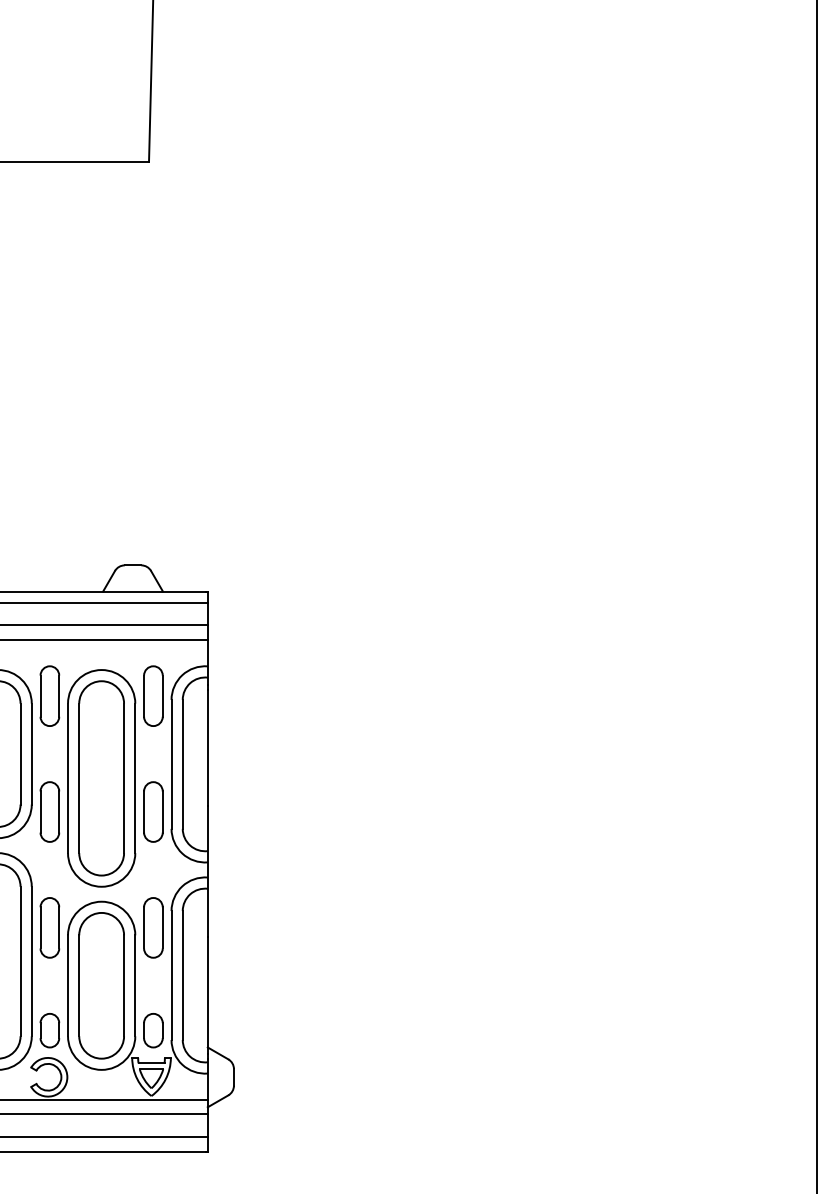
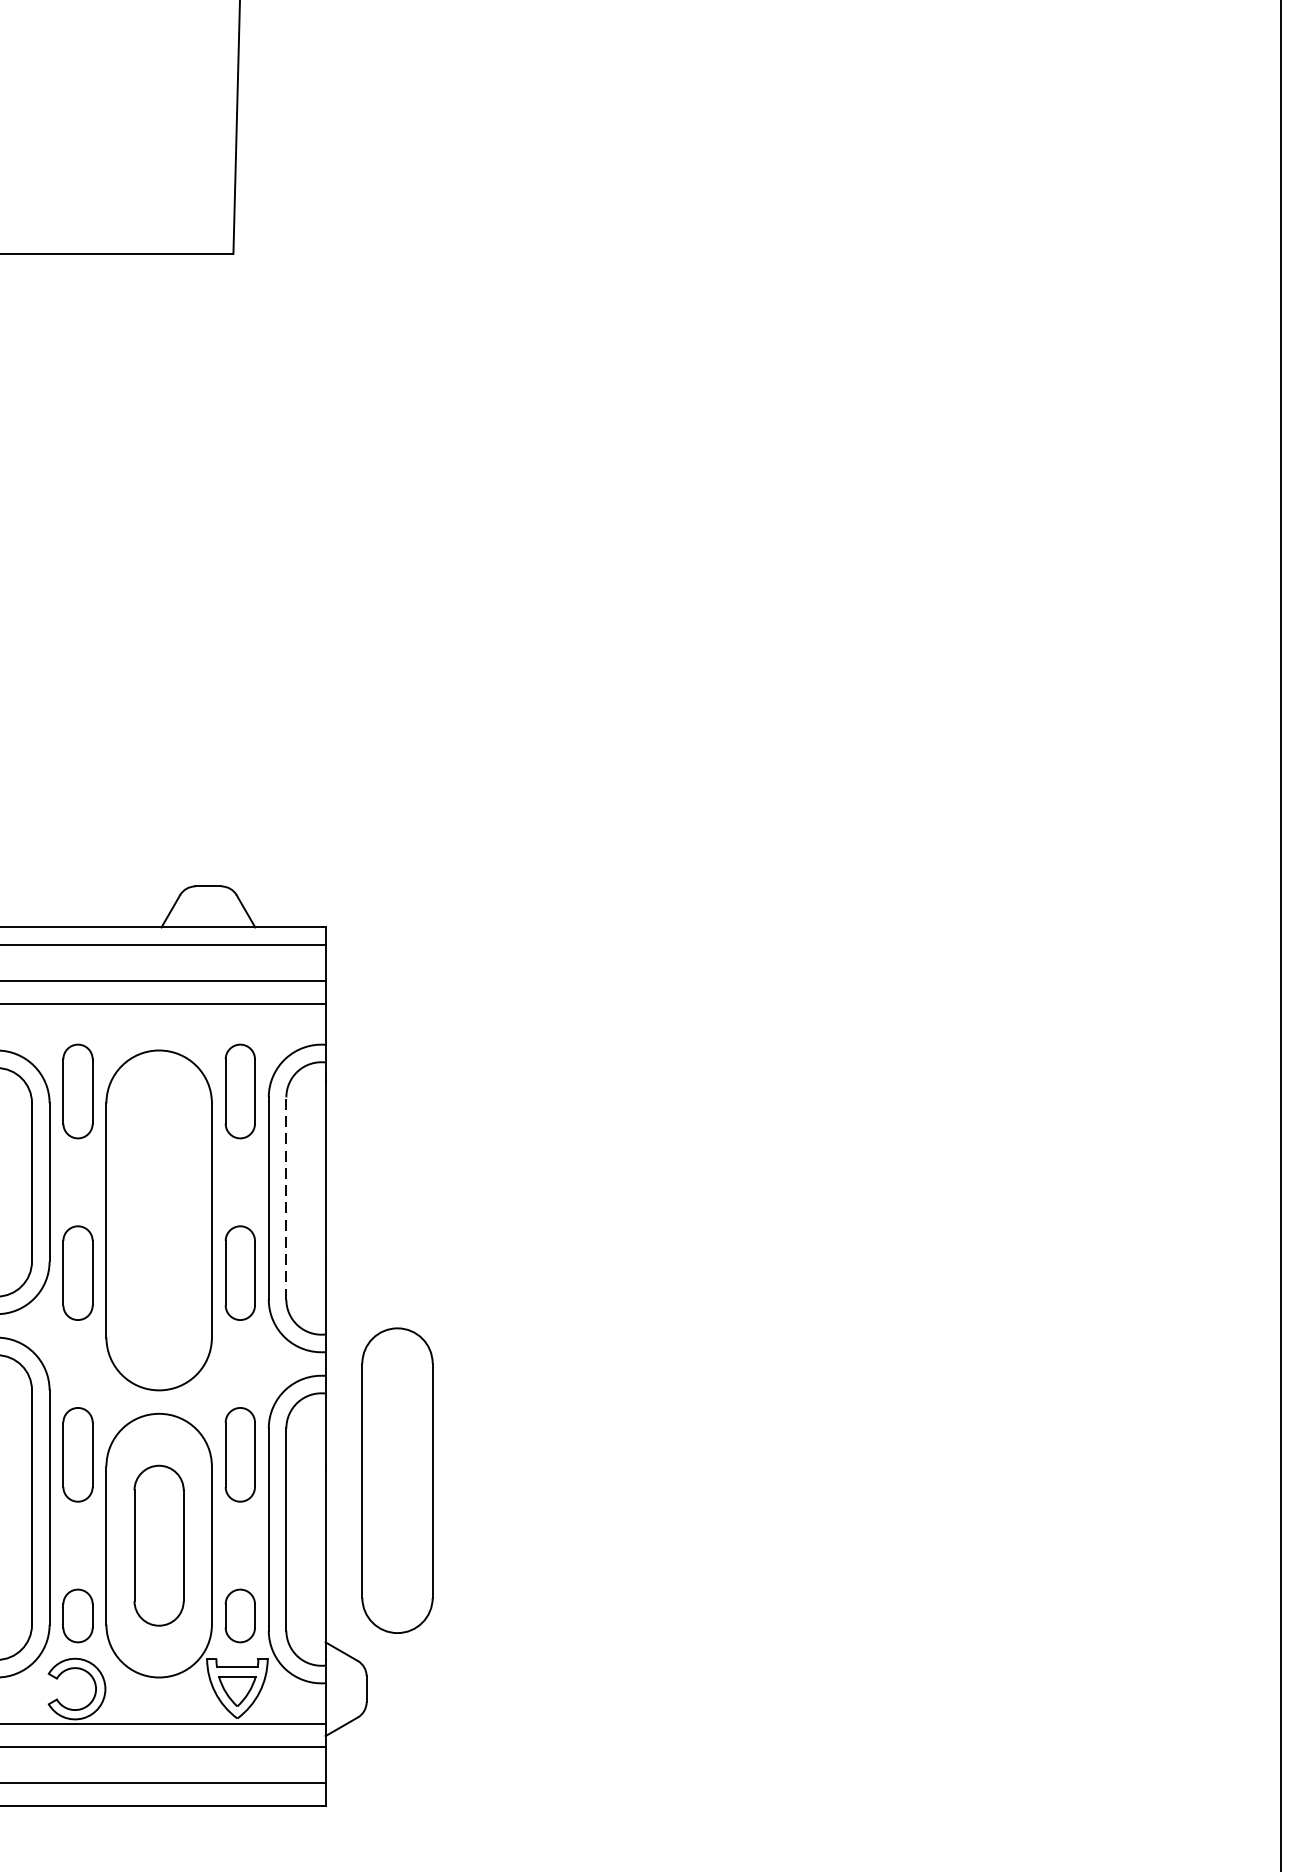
line: (182, 763) -> (285, 1197), solid -> dashed
part: (101, 778) -> (397, 1480), moved
part: (101, 985) -> (158, 1545), size x0.7

